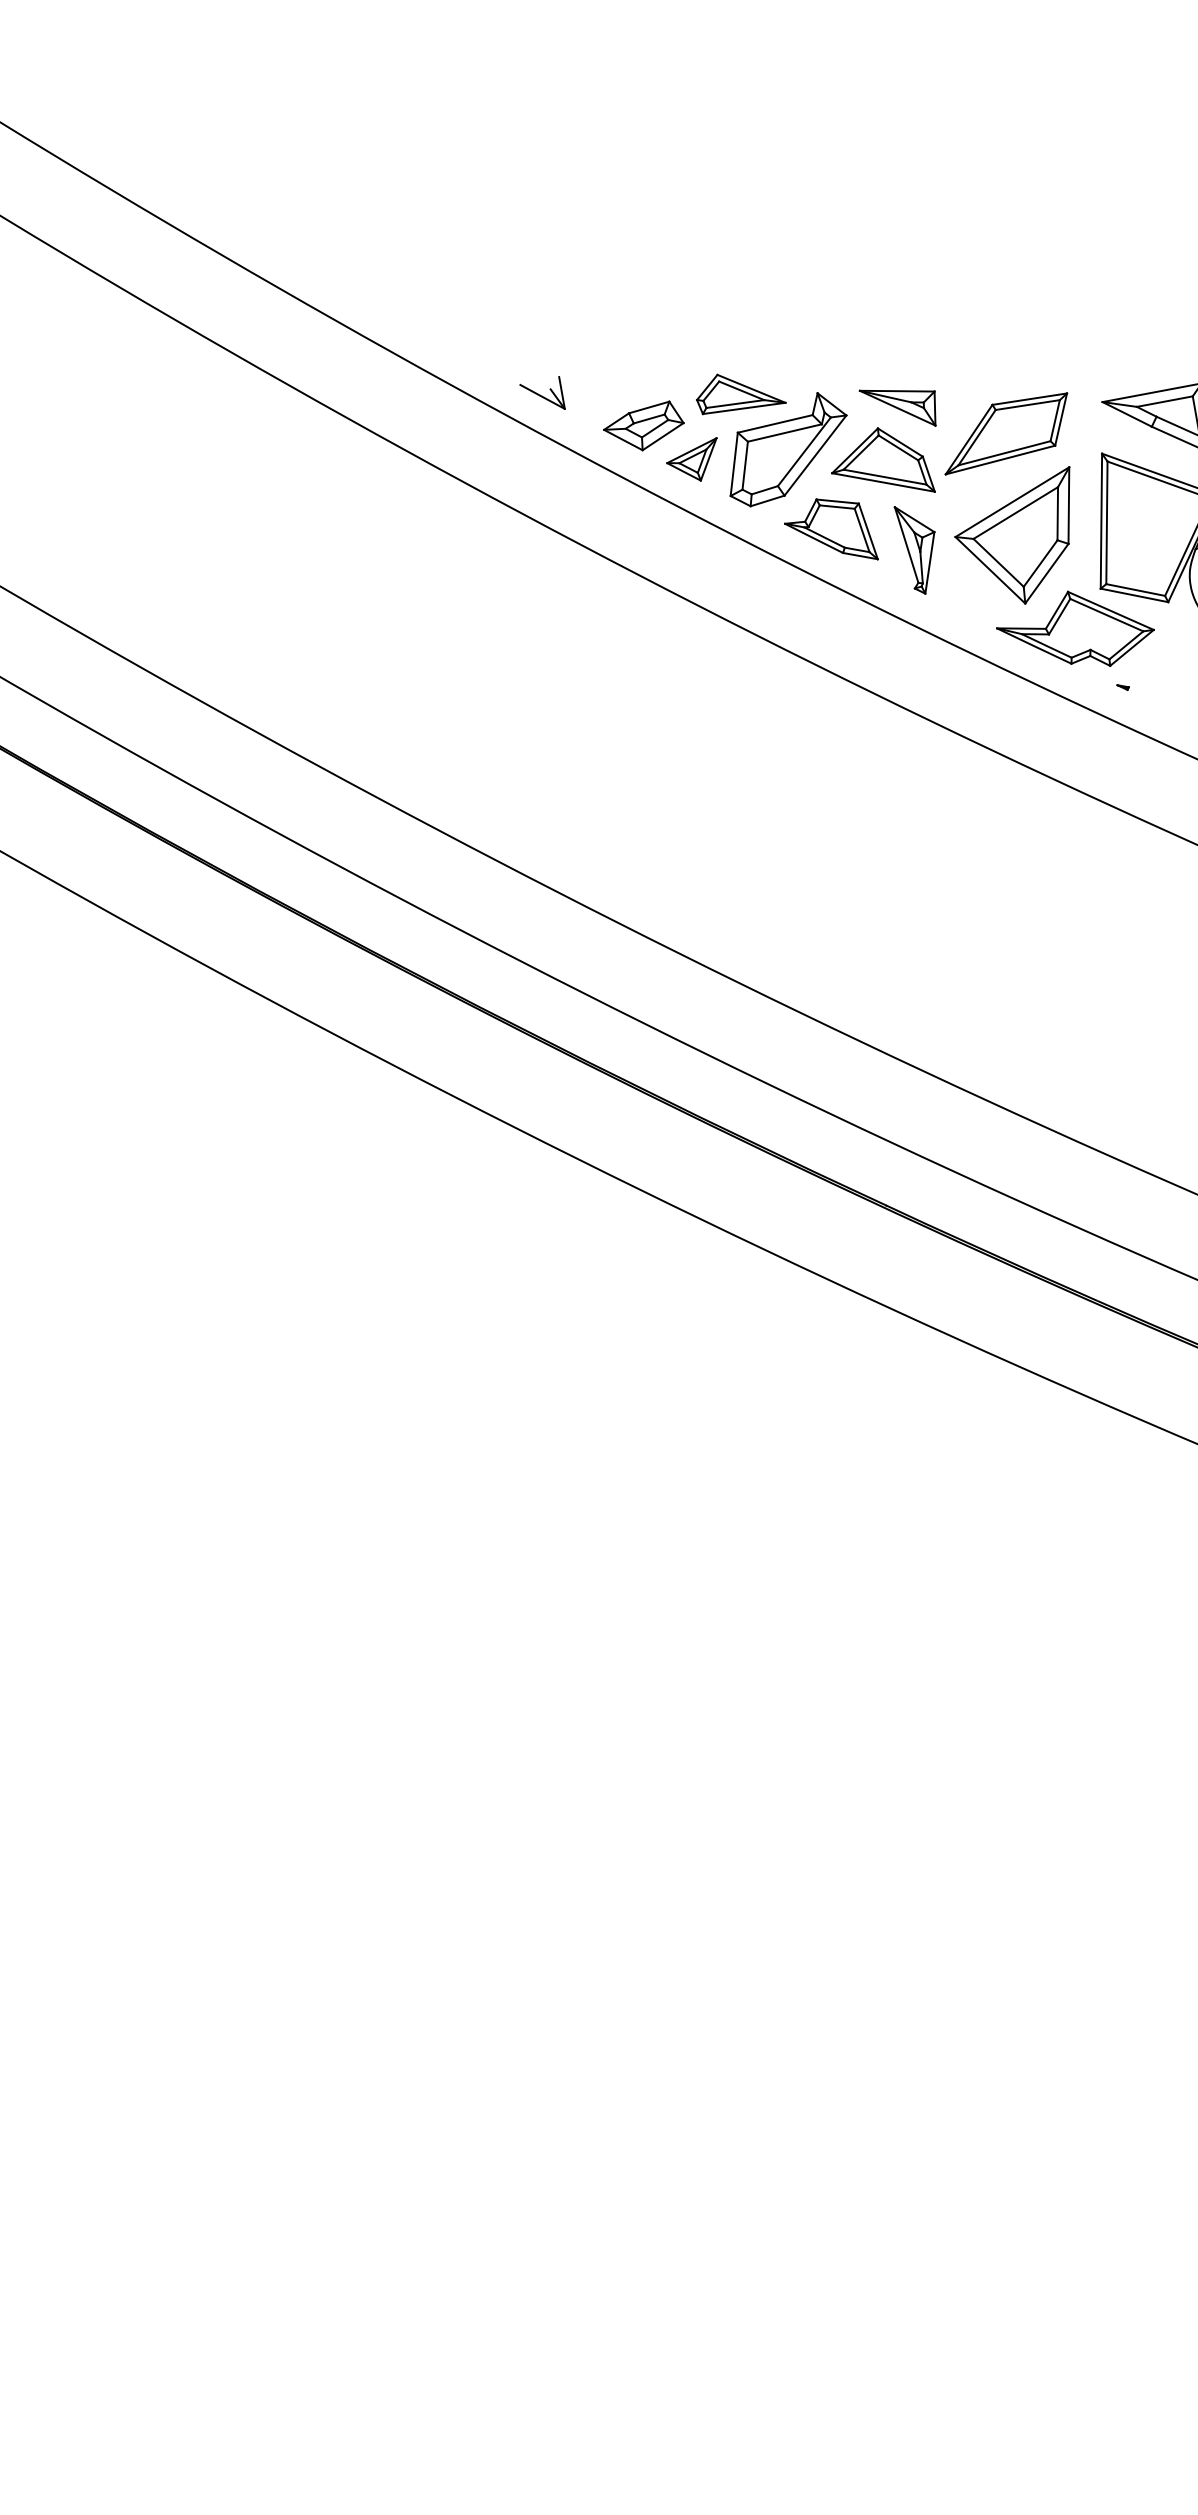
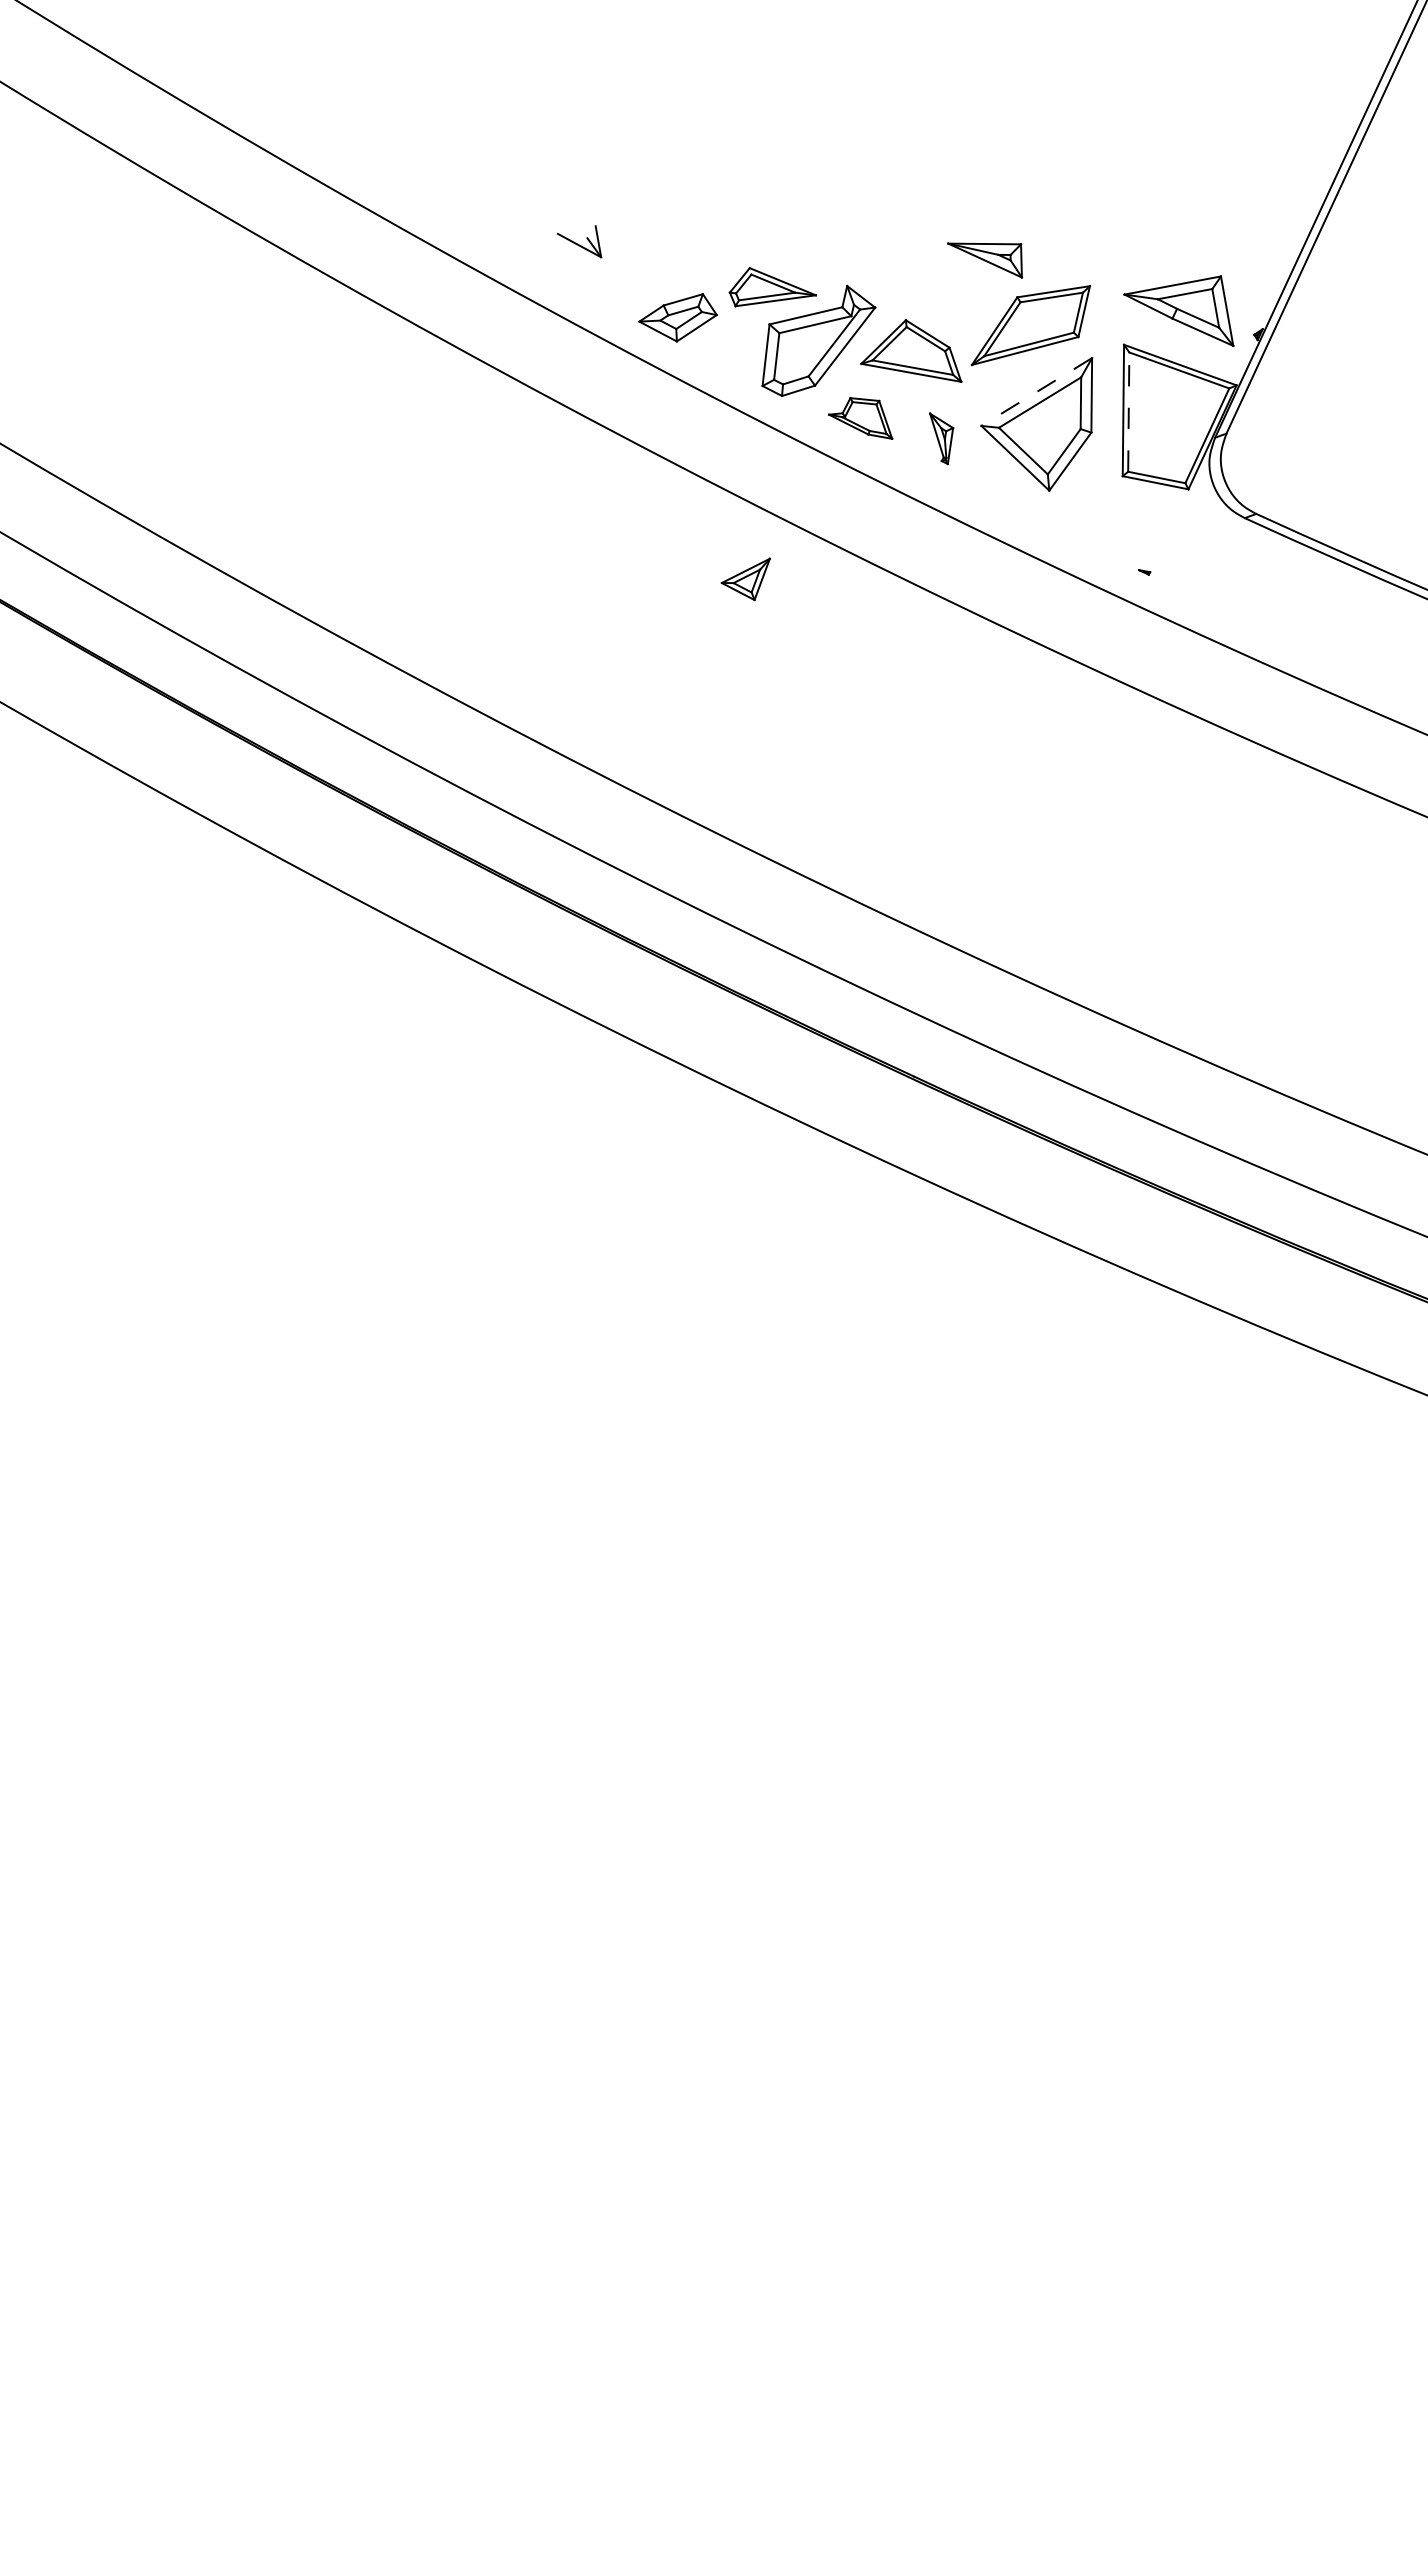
part: (542, 392) -> (579, 241), moved
part: (897, 408) -> (984, 260), moved
part: (691, 459) -> (745, 579), moved
line: (1012, 502) -> (1036, 392), solid -> dashed
line: (1106, 523) -> (1128, 412), solid -> dashed
part: (831, 529) -> (860, 418), size x0.7
part: (914, 549) -> (941, 438), size x0.6
part: (1074, 629) -> (1097, 515), removed

